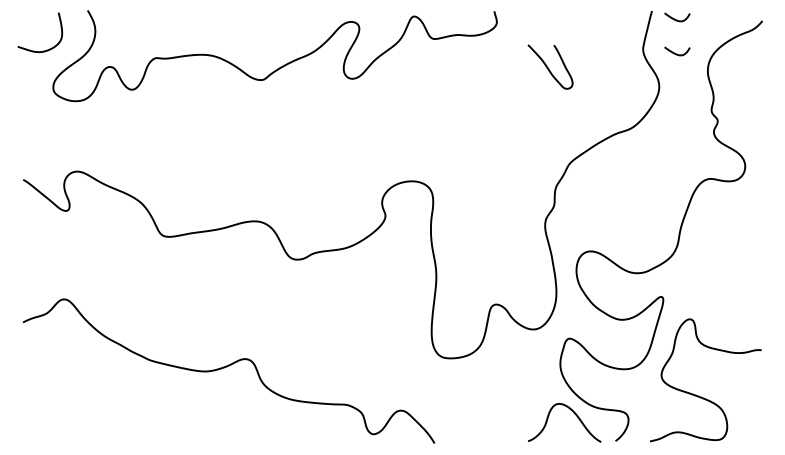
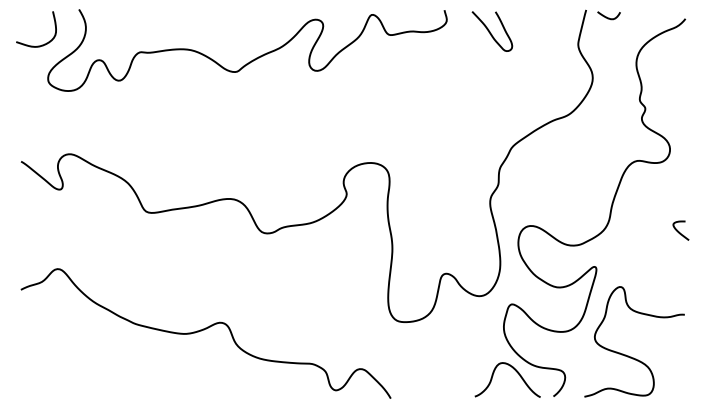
curve: (677, 53) -> (609, 48), removed
curve: (548, 67) -> (490, 31), moved
curve: (755, 257) -> (679, 231), added

